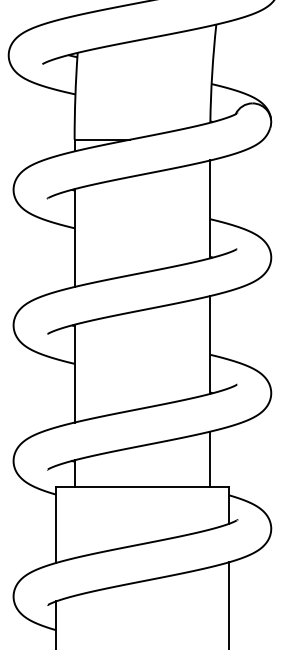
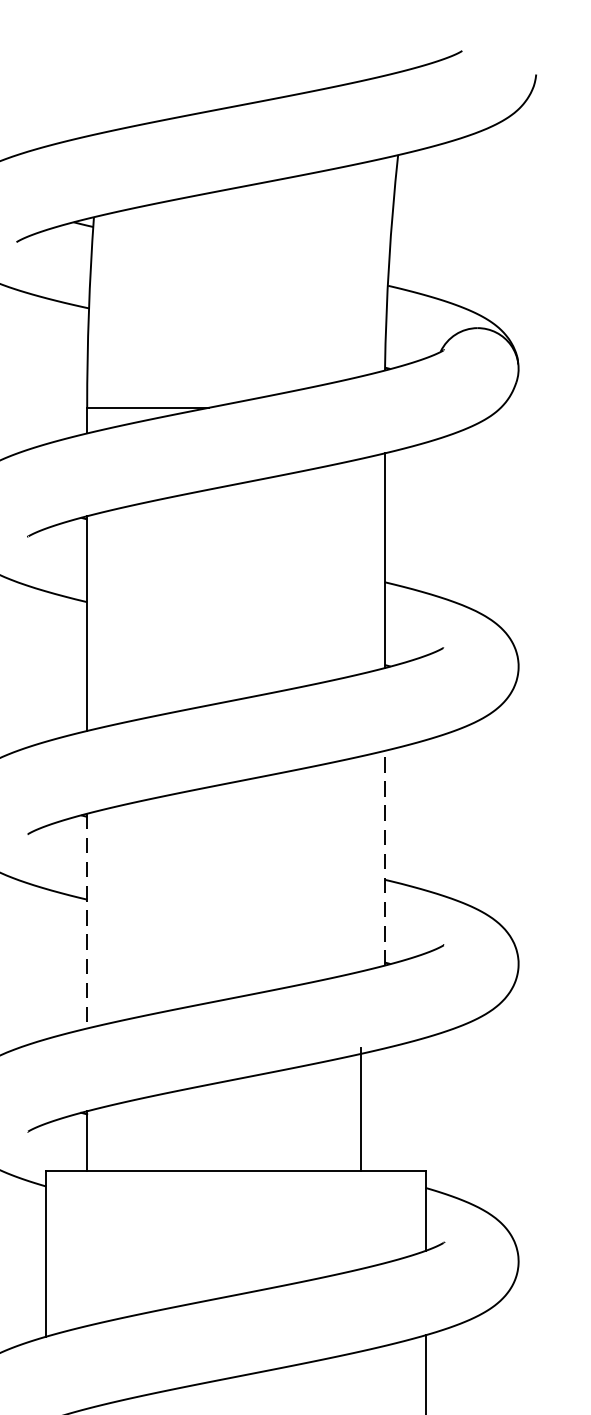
line: (210, 345) -> (385, 859), solid -> dashed
line: (74, 373) -> (86, 920), solid -> dashed
line: (210, 459) -> (361, 1109), moved

